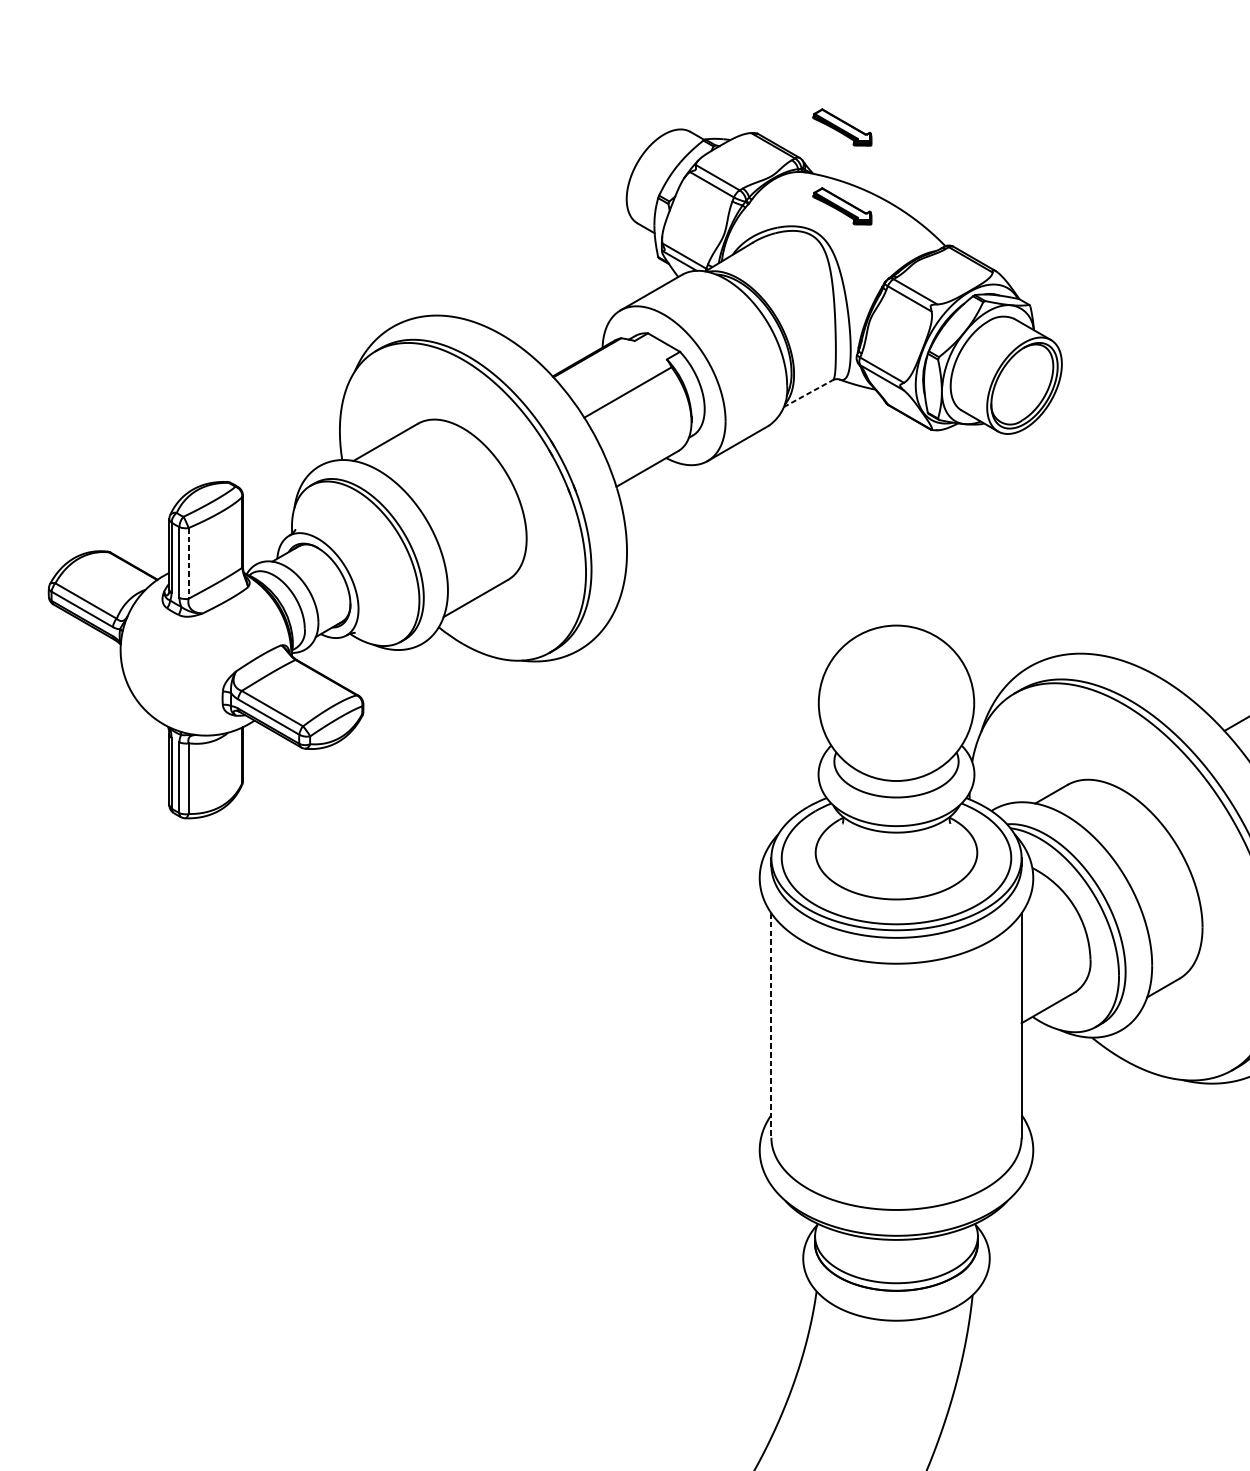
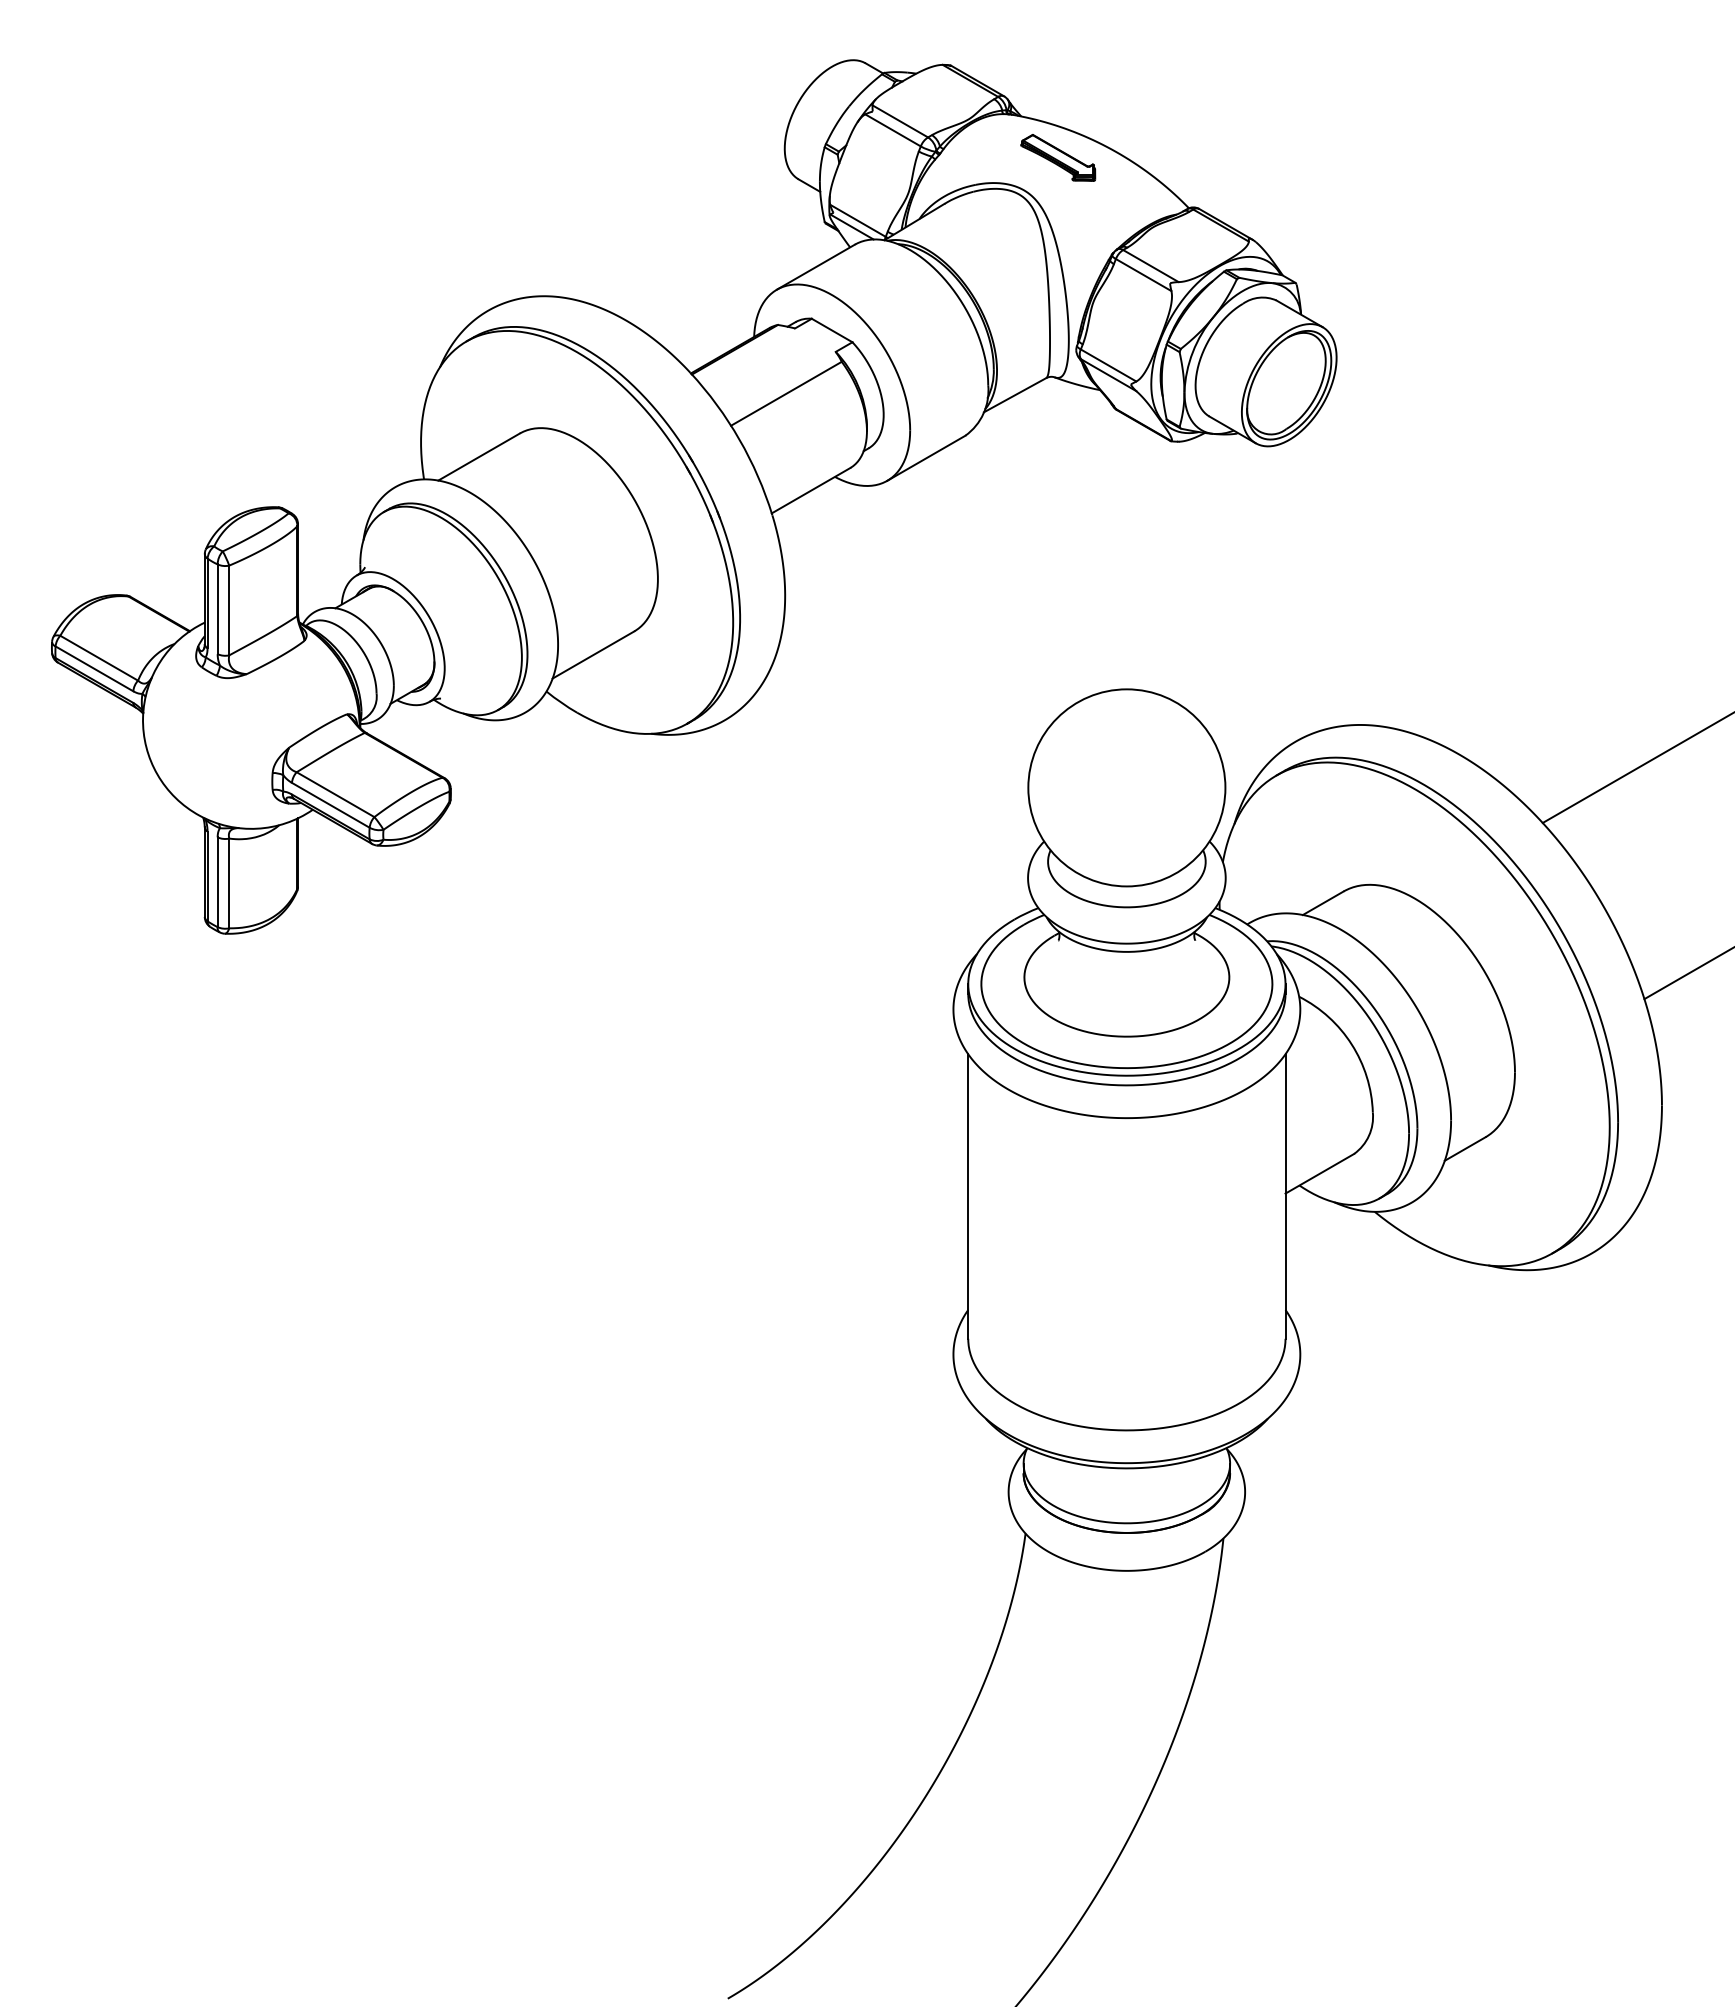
part: (842, 127) -> (1058, 57), removed
line: (808, 393) -> (1015, 395), dashed -> solid
line: (188, 563) -> (229, 610), dashed -> solid
line: (771, 1025) -> (968, 1196), dashed -> solid

